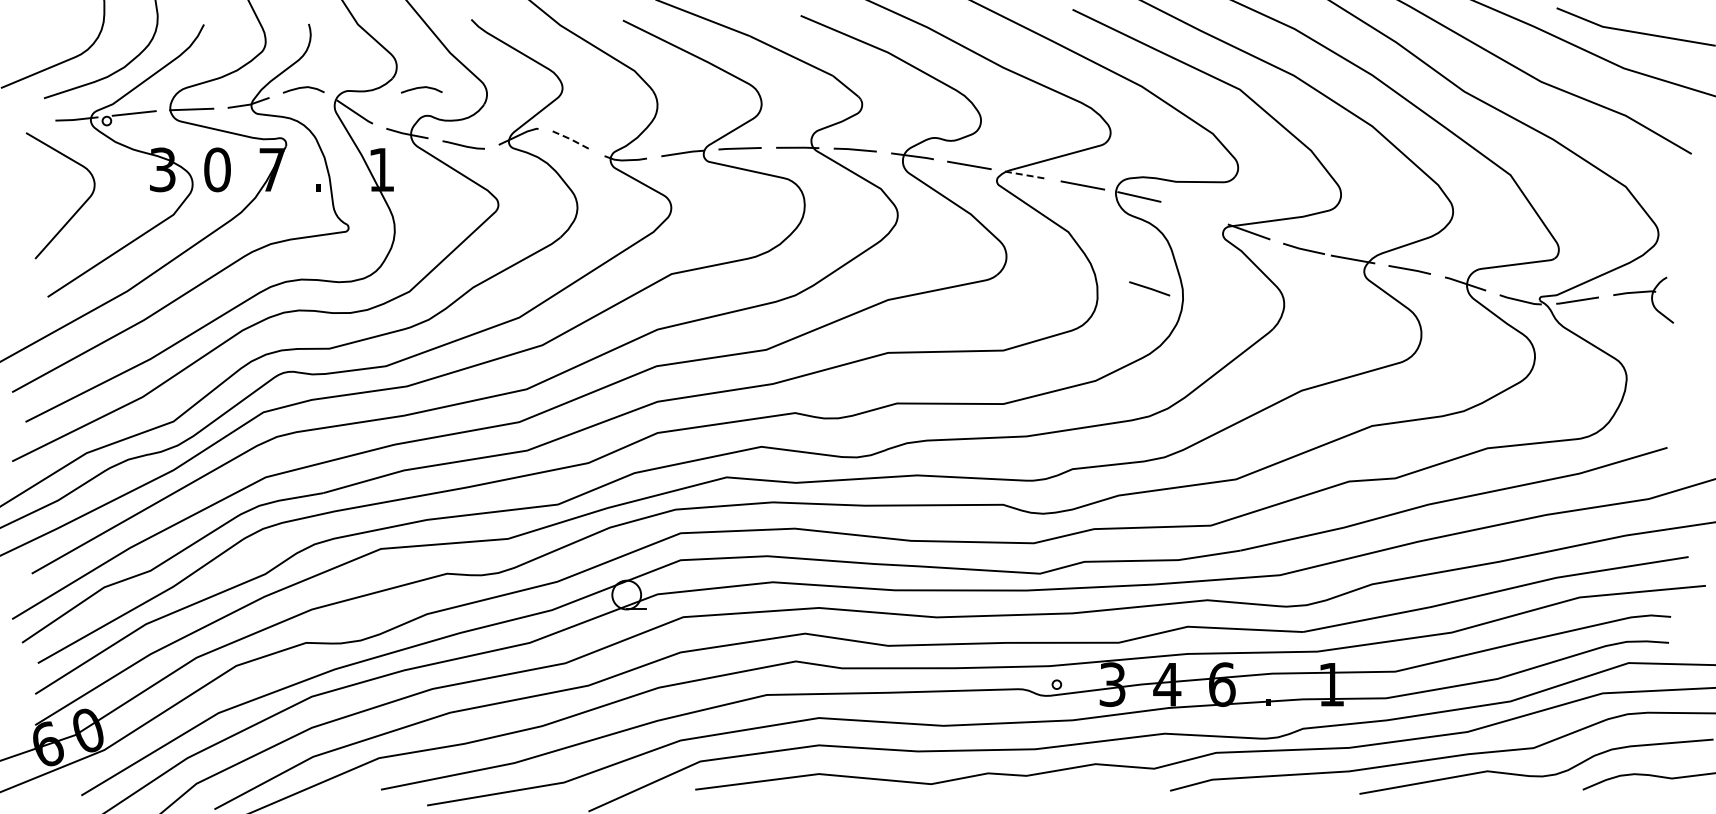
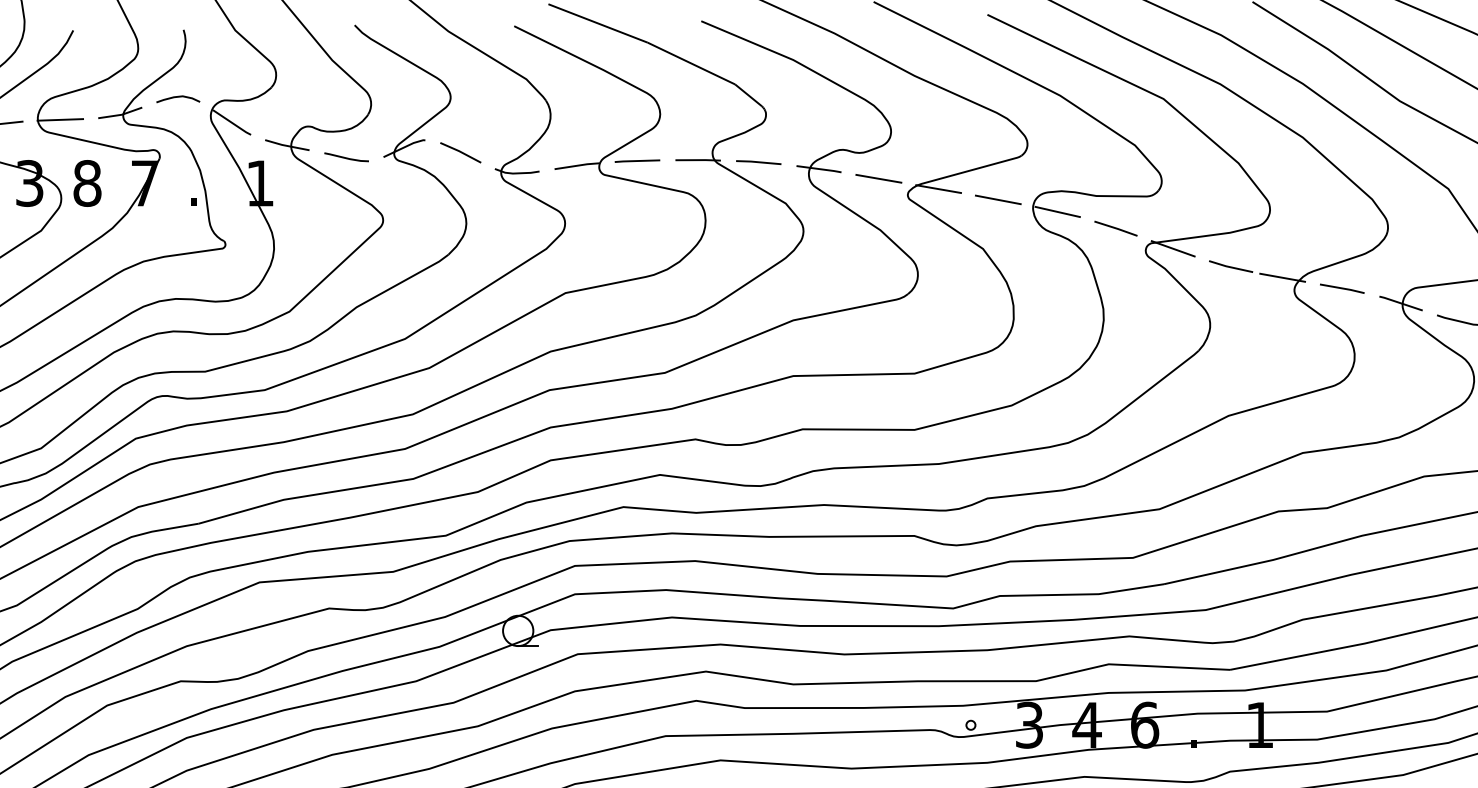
curve: (421, 88) -> (302, 97), removed
line: (572, 140) -> (461, 152), dashed -> solid
text: (217, 169) -> (87, 183), 0 -> 8
line: (1026, 175) -> (938, 189), dashed -> solid
line: (1149, 288) -> (1115, 228), moved

